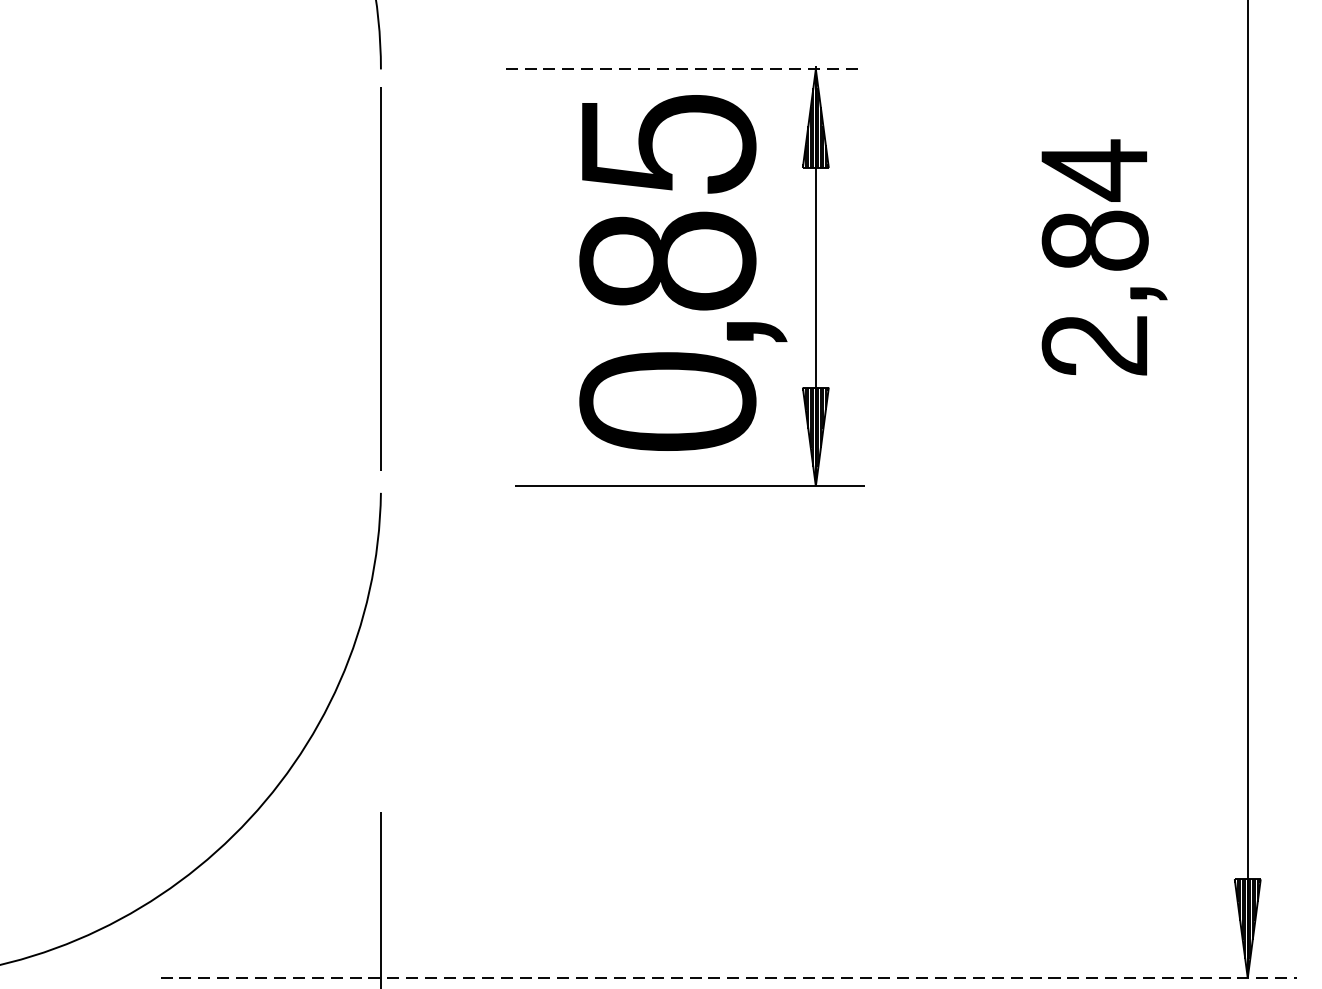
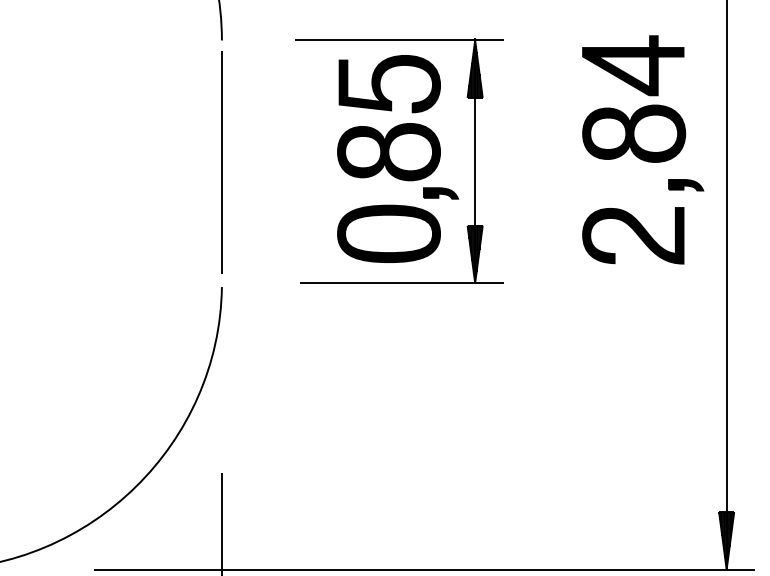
line: (685, 69) -> (399, 40), dashed -> solid
part: (1104, 256) -> (643, 149), size x1.67
line: (728, 977) -> (424, 569), dashed -> solid

